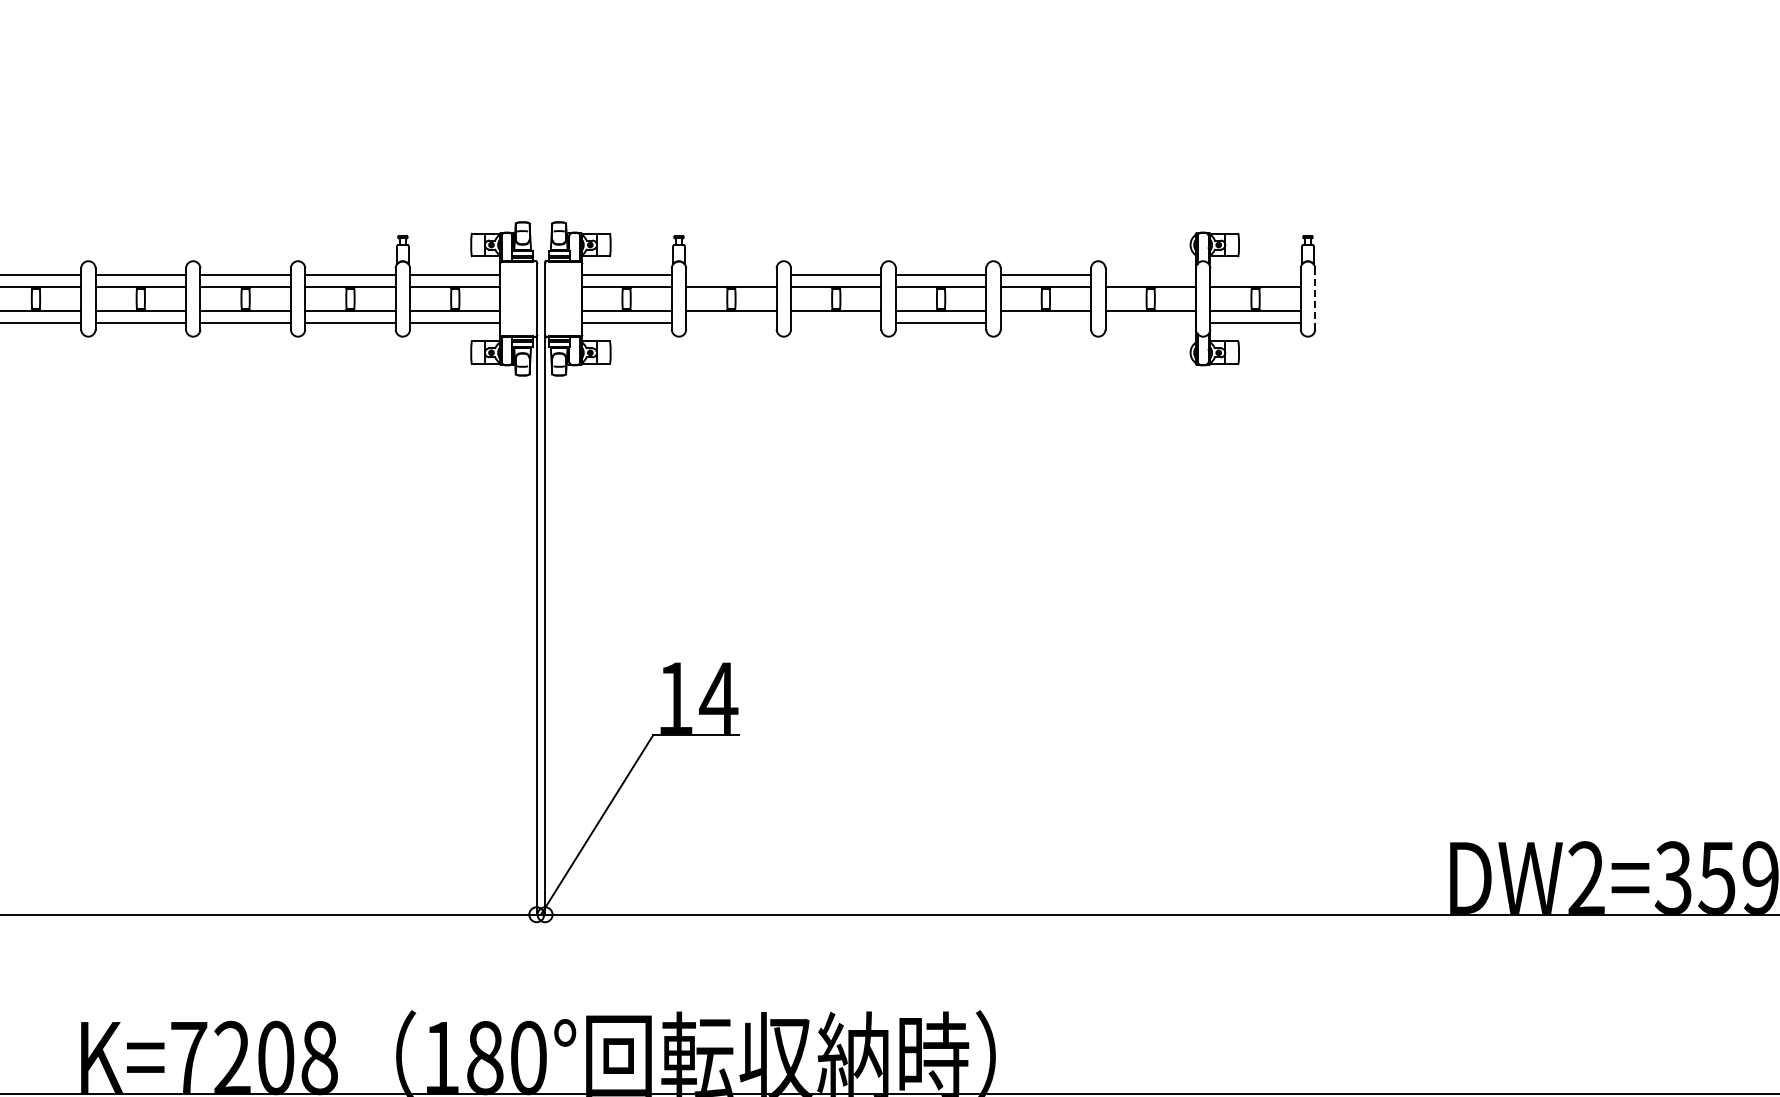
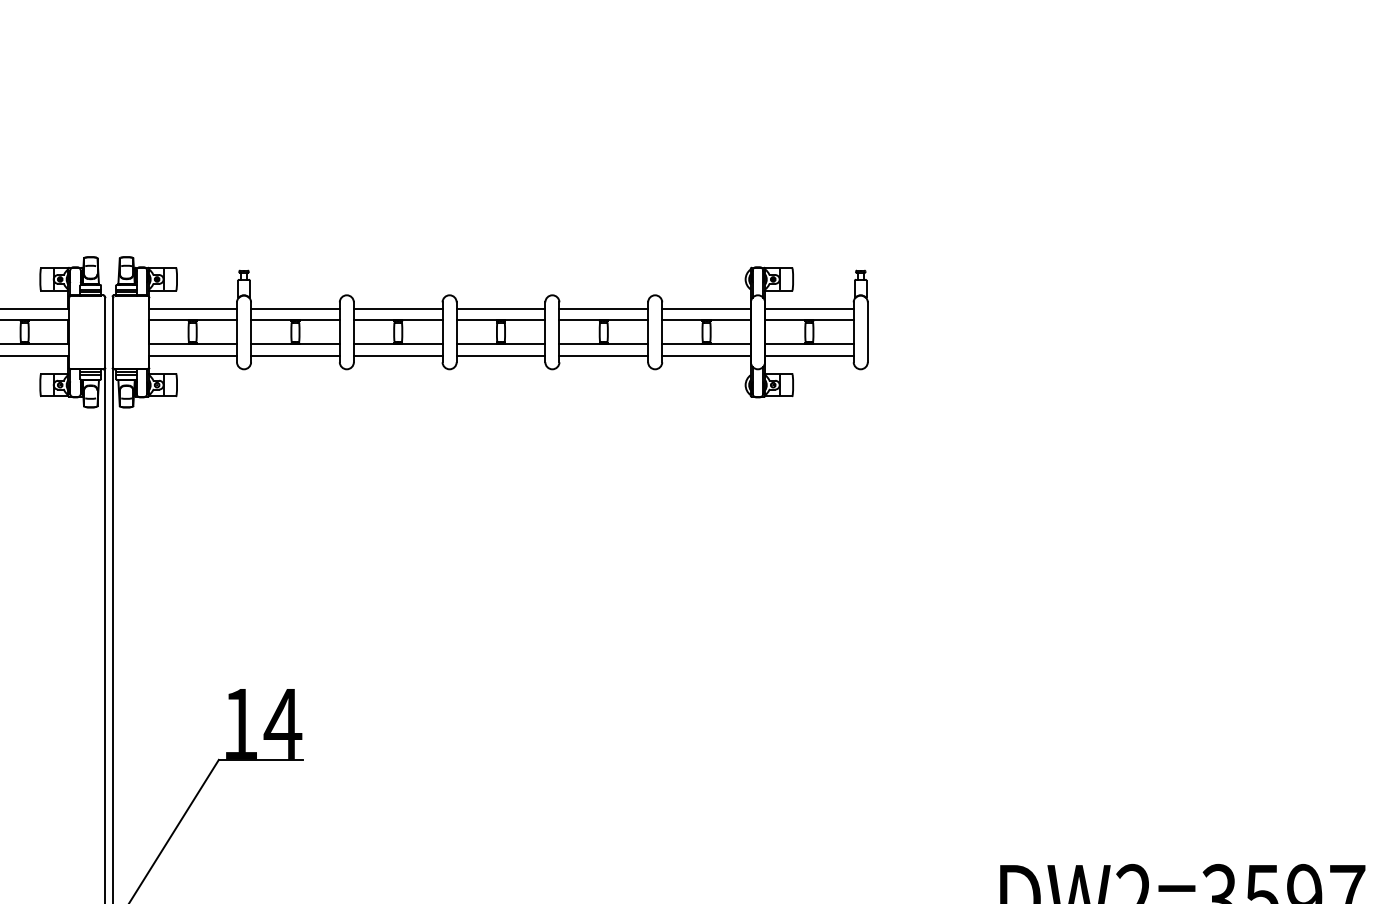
line: (731, 274) -> (295, 308), added
line: (1150, 274) -> (706, 308), added
line: (1255, 274) -> (809, 308), added
line: (1315, 298) -> (868, 331), dashed -> solid
line: (731, 323) -> (295, 356), added
line: (836, 323) -> (398, 356), added
line: (1045, 323) -> (603, 356), added
line: (1150, 323) -> (706, 356), added

